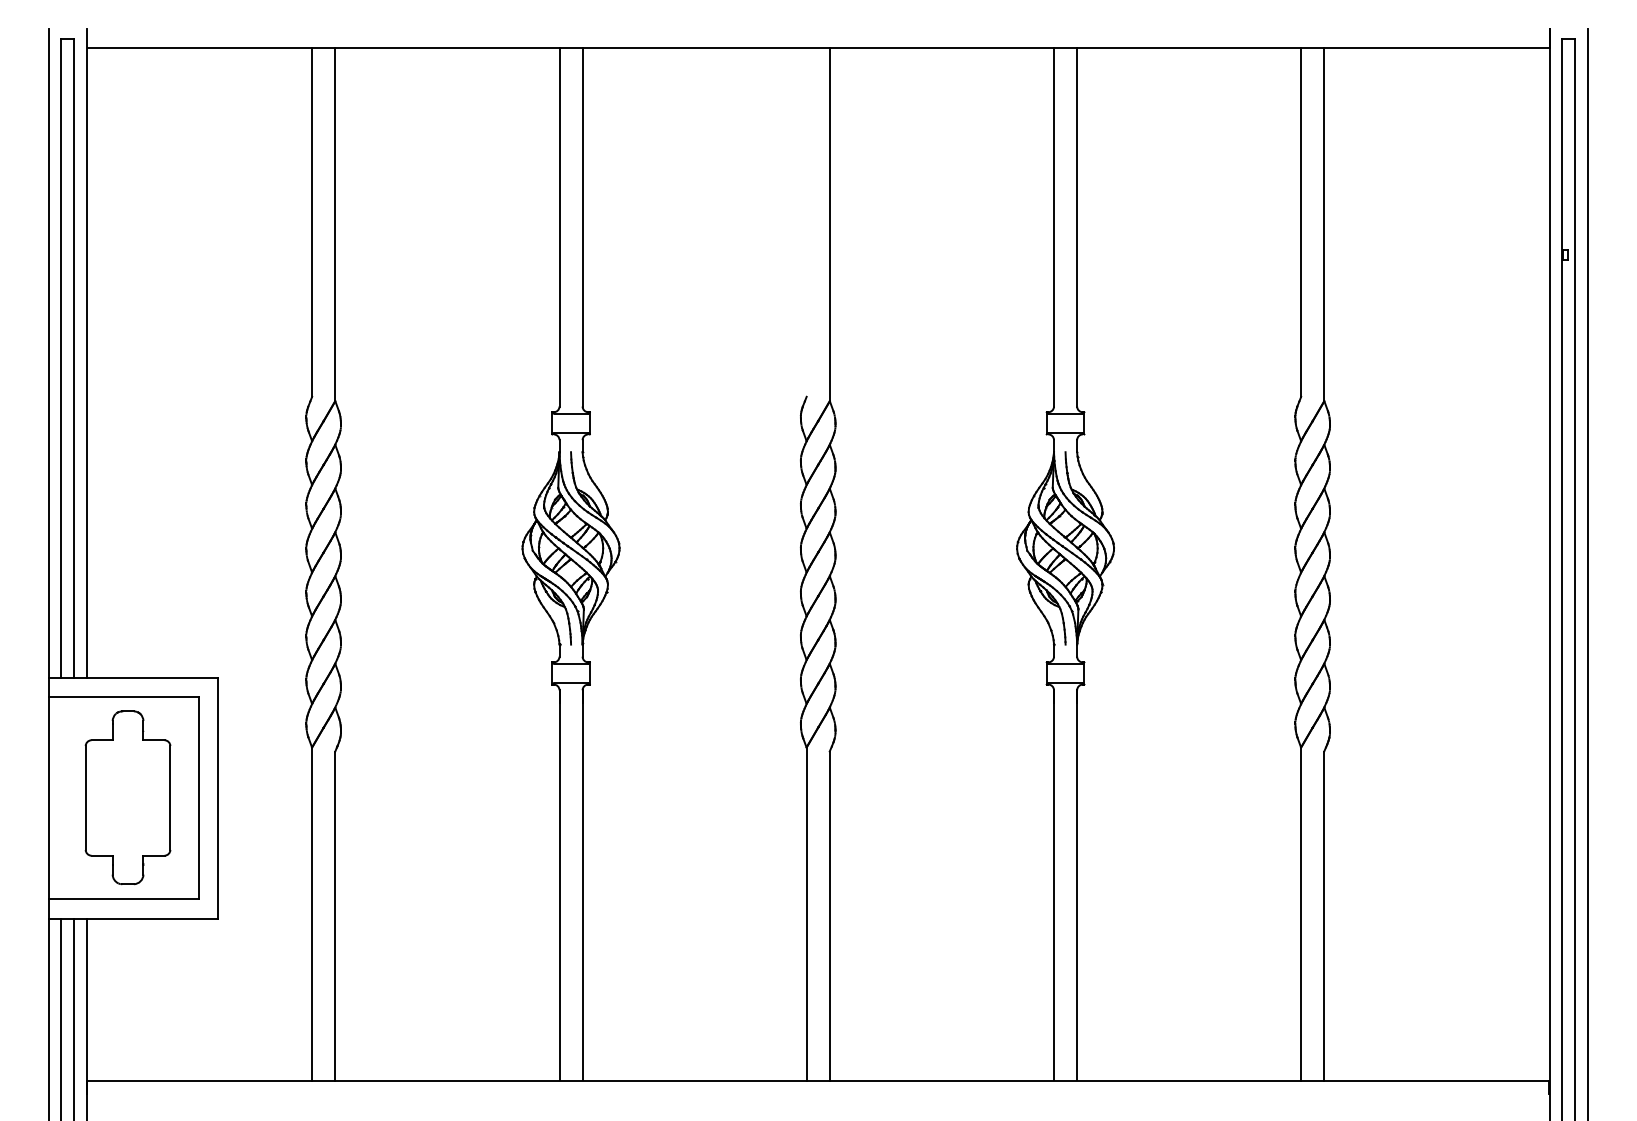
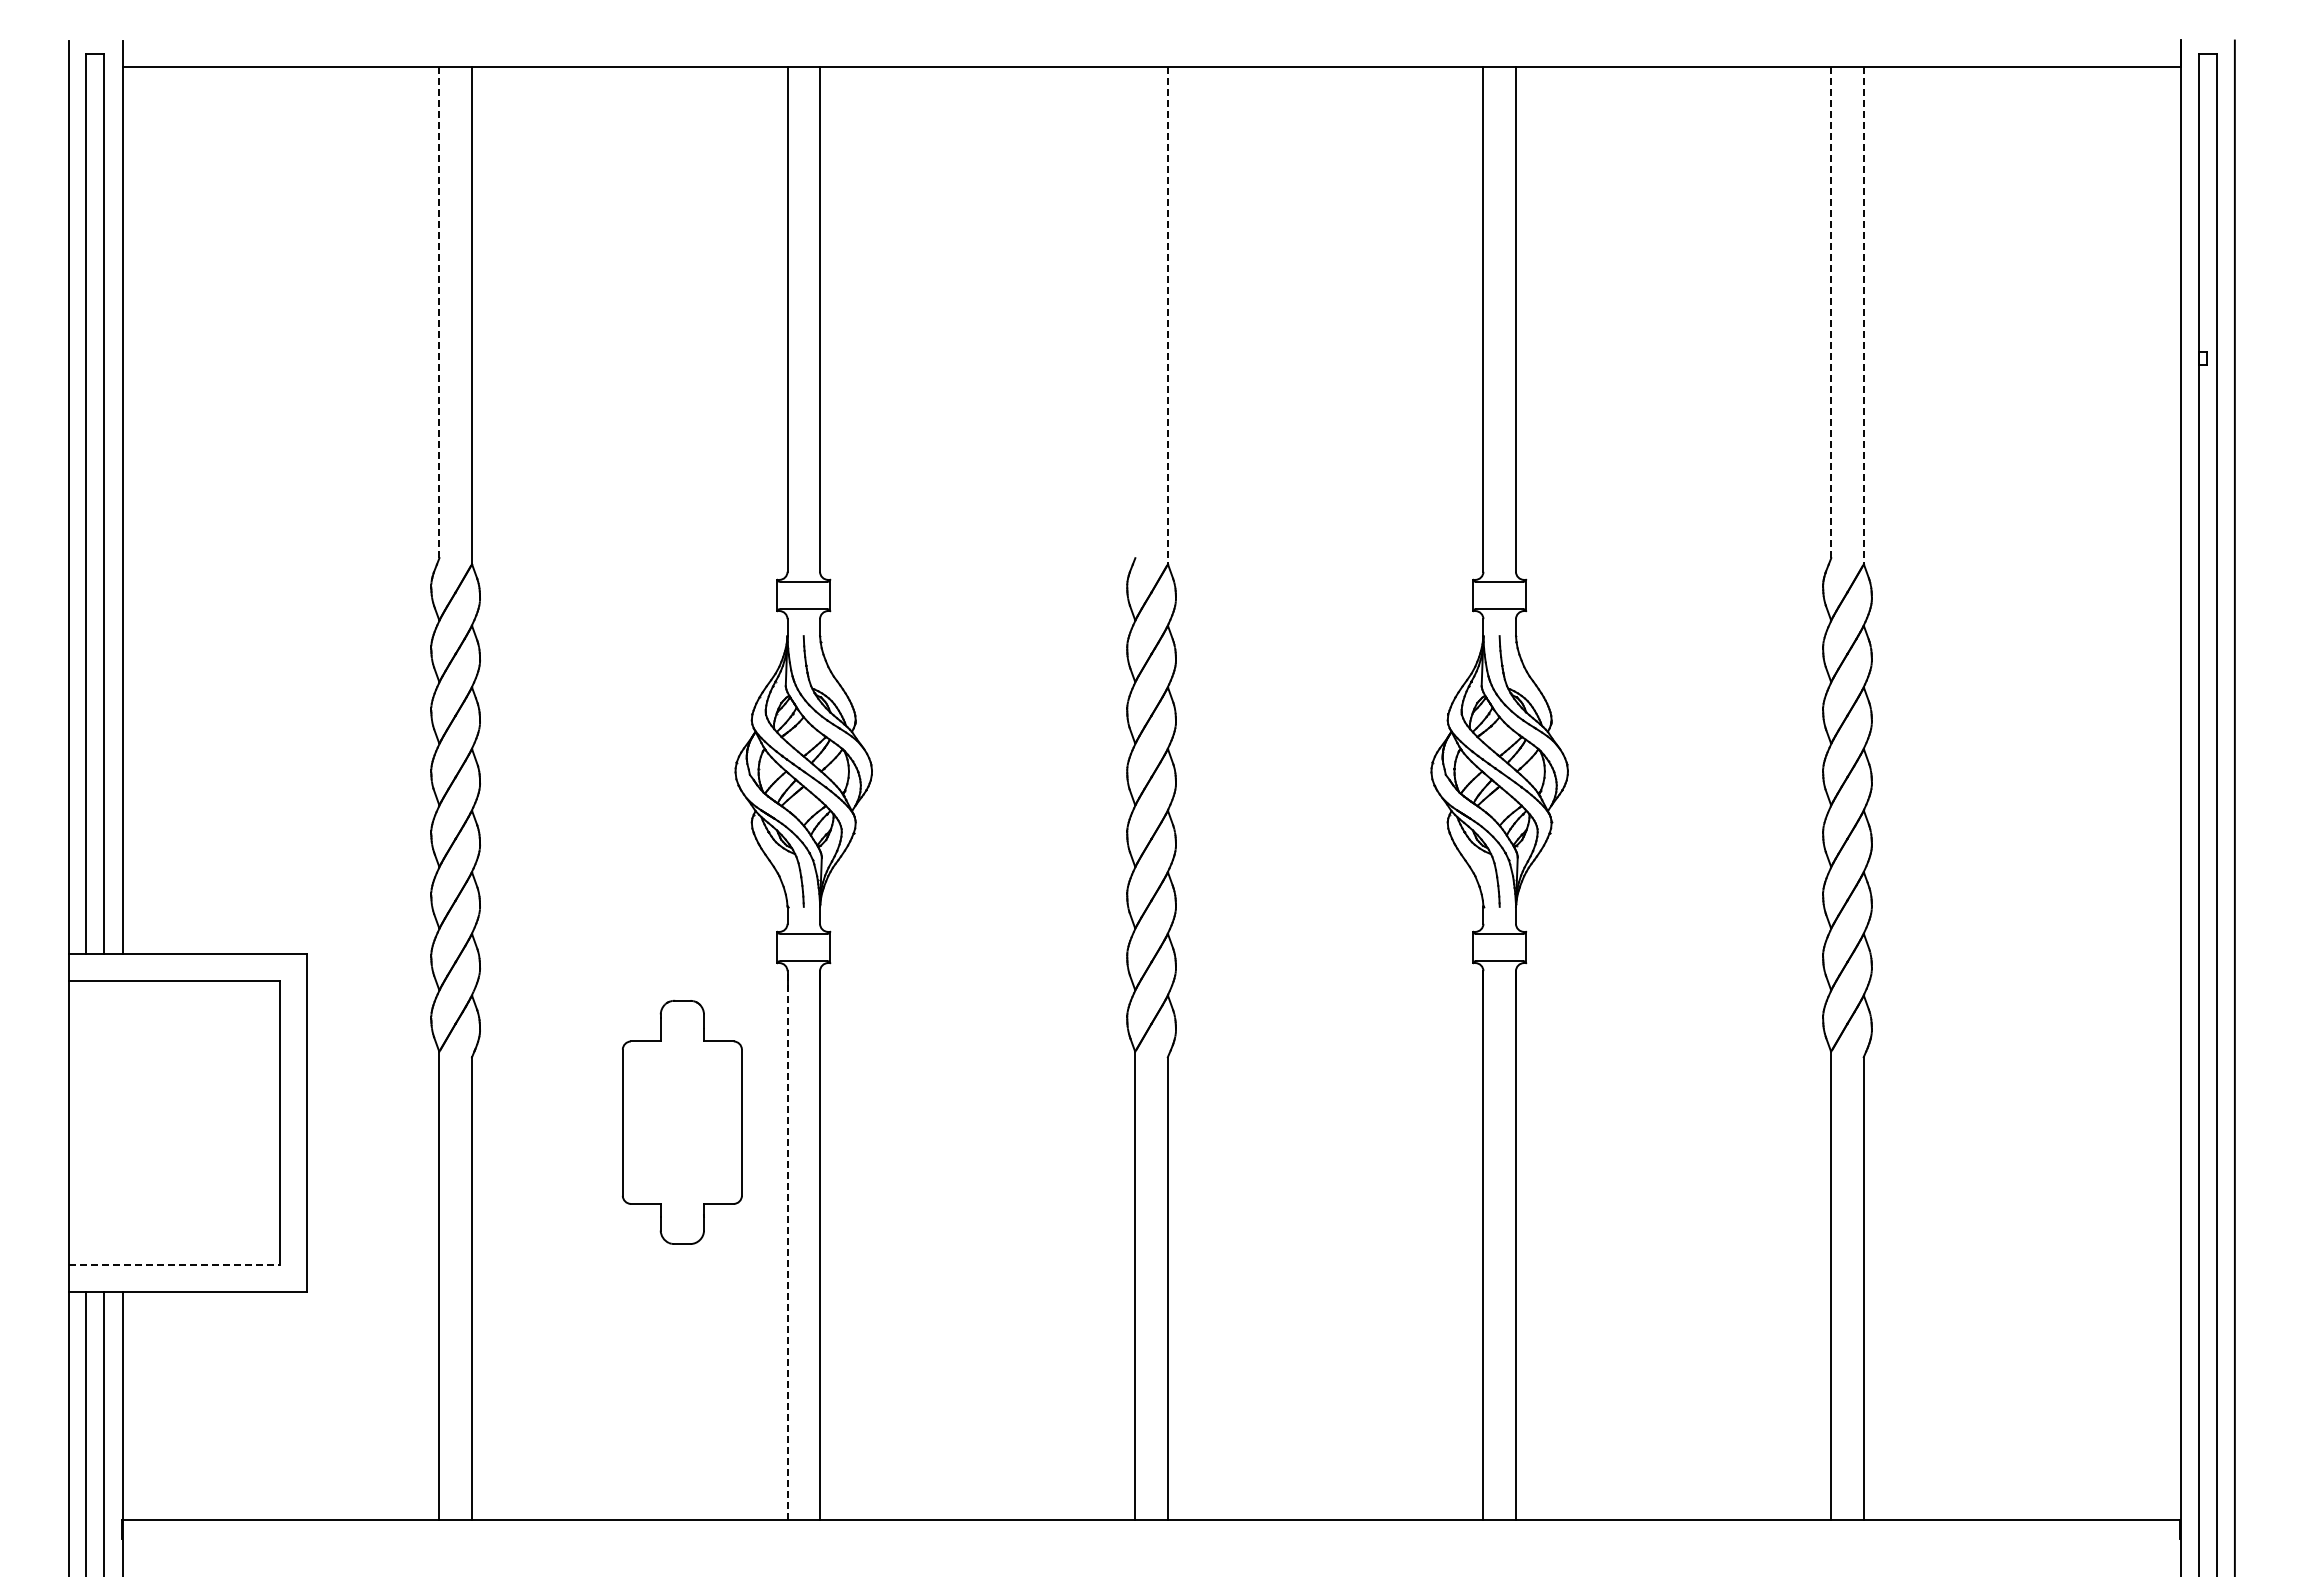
line: (312, 222) -> (439, 312), solid -> dashed
line: (1301, 222) -> (1831, 312), solid -> dashed
line: (829, 225) -> (1167, 316), solid -> dashed
line: (1324, 225) -> (1863, 316), solid -> dashed
part: (128, 797) -> (682, 1121), moved
line: (559, 885) -> (787, 1245), solid -> dashed
line: (123, 899) -> (174, 1265), solid -> dashed

